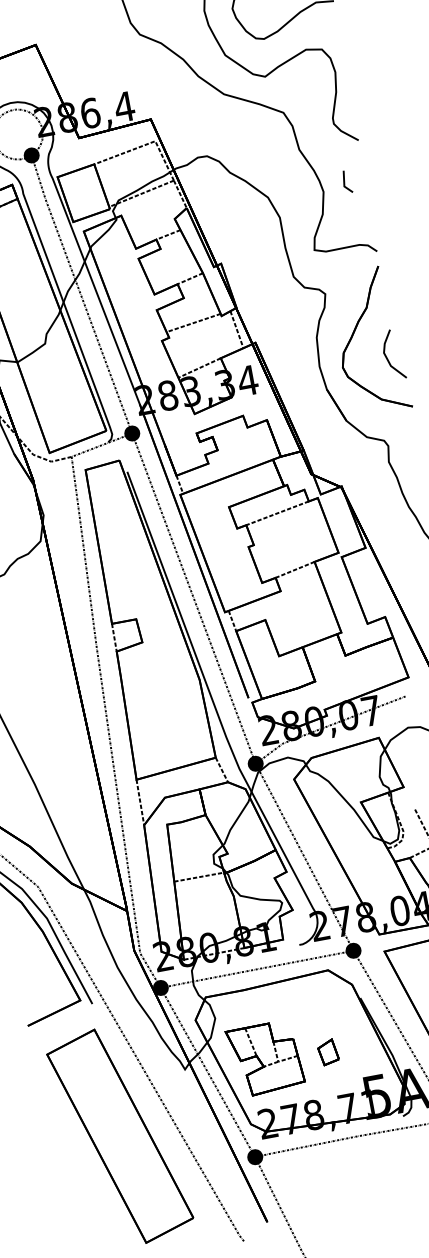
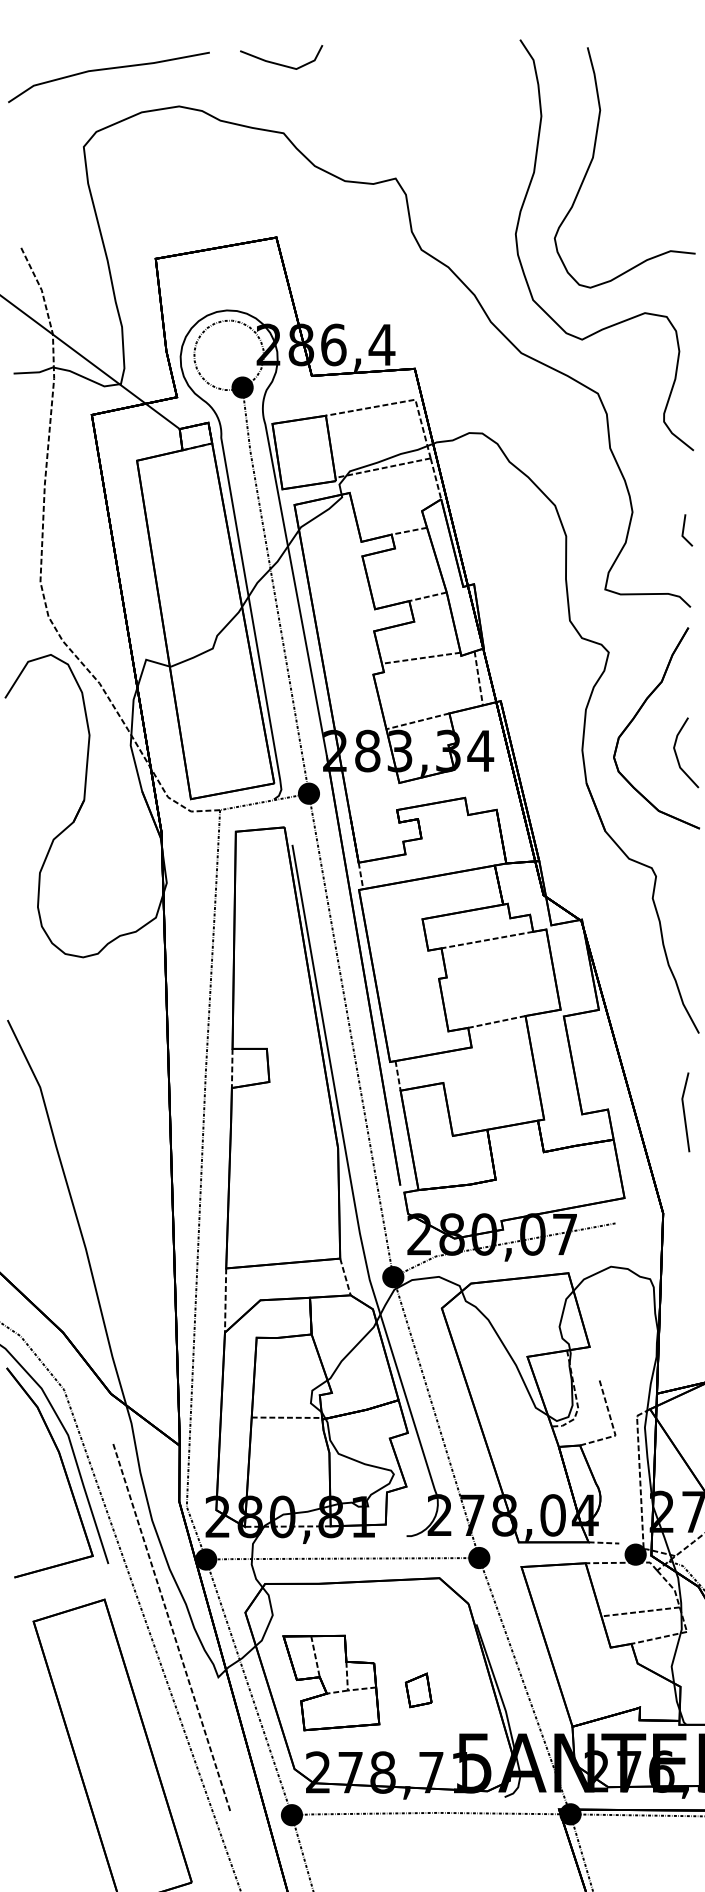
line: (345, 182) -> (684, 530), moved
line: (144, 1039) -> (170, 1626), added

